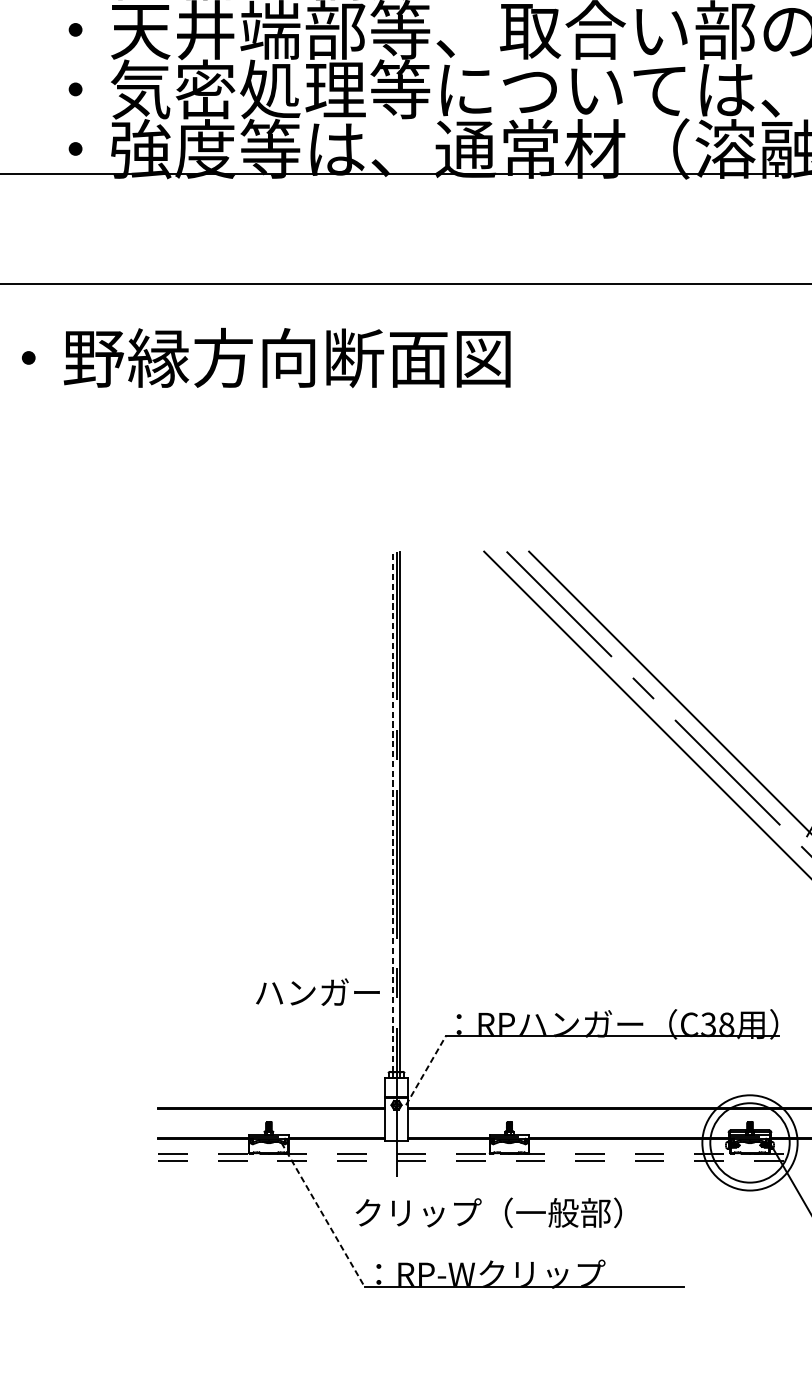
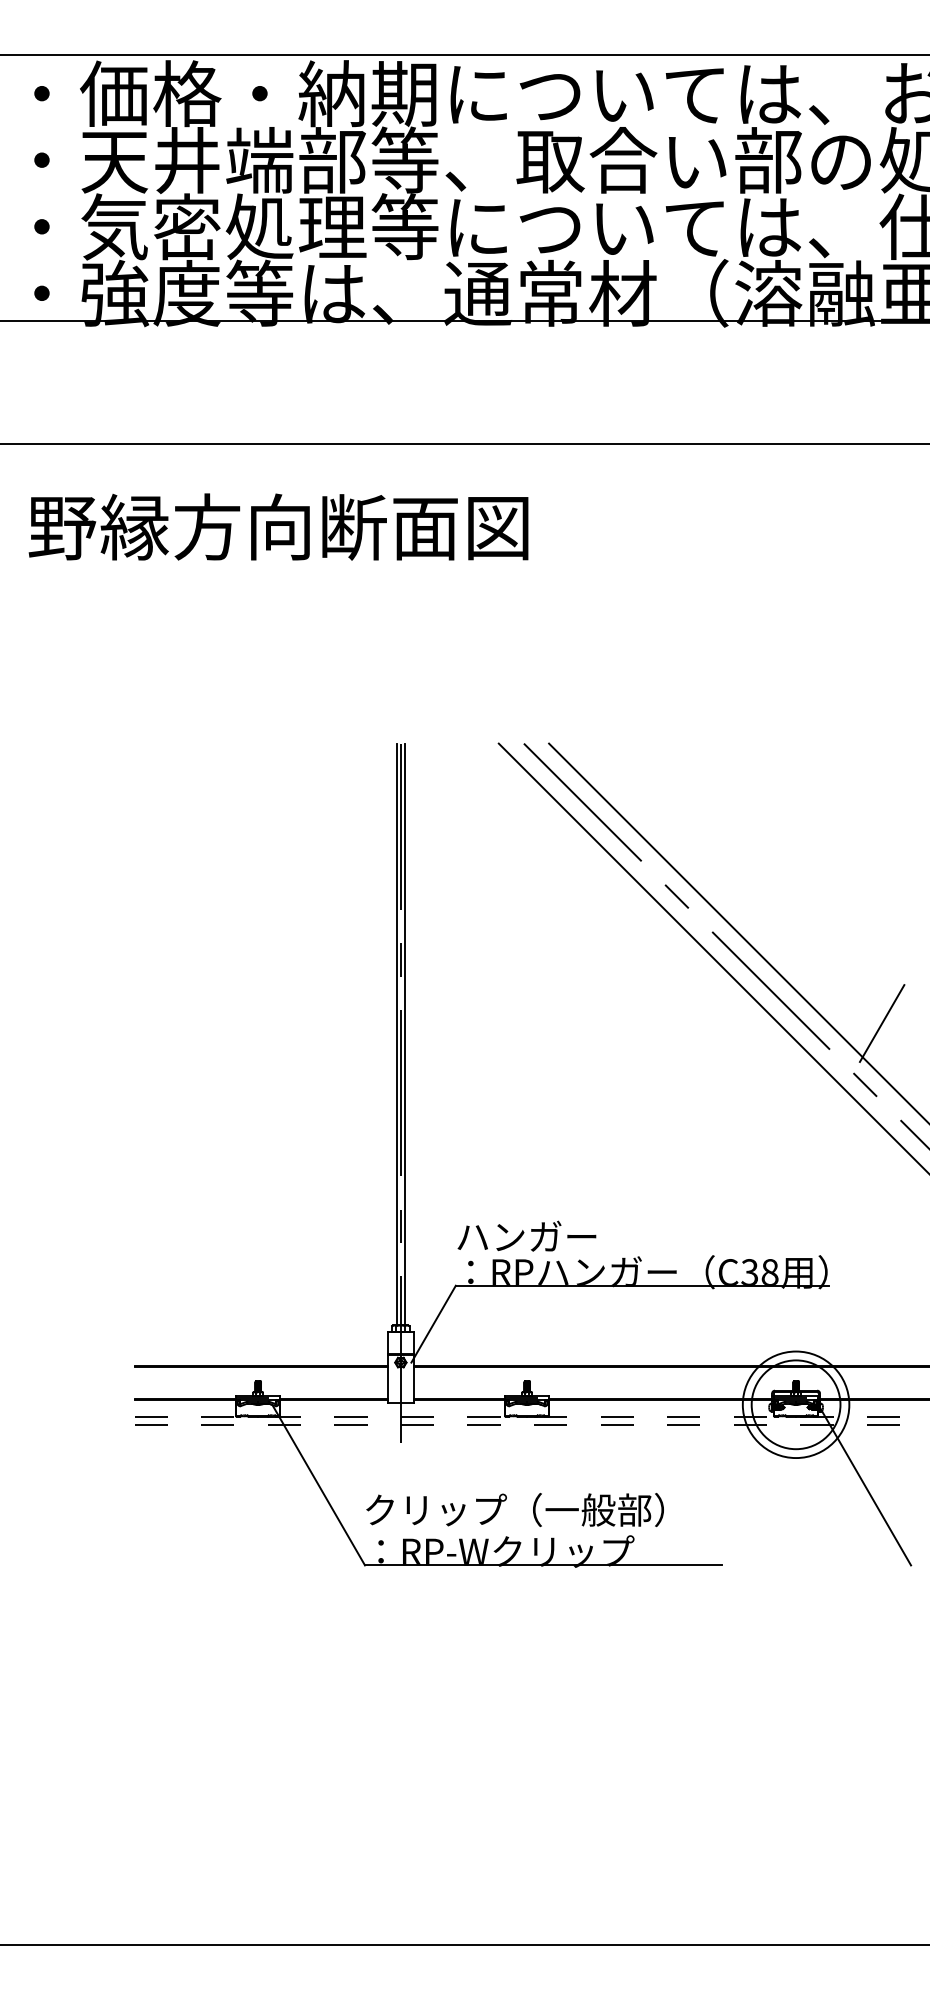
line: (392, 811) -> (396, 1034), dashed -> solid
text: (317, 991) -> (526, 1235), moved
line: (425, 1070) -> (433, 1323), dashed -> solid
text: (488, 1213) -> (514, 1510), moved
line: (322, 1215) -> (318, 1485), dashed -> solid

